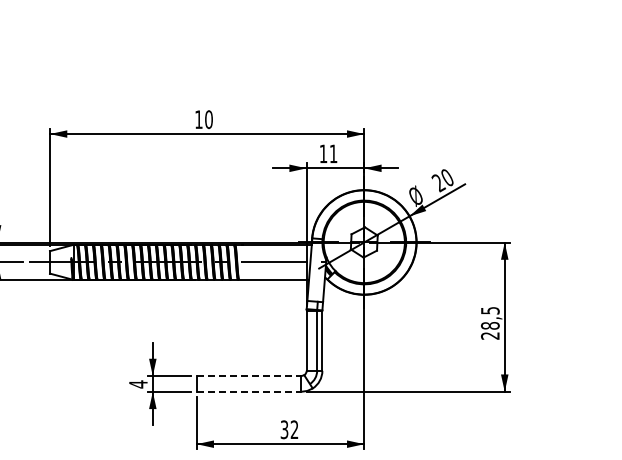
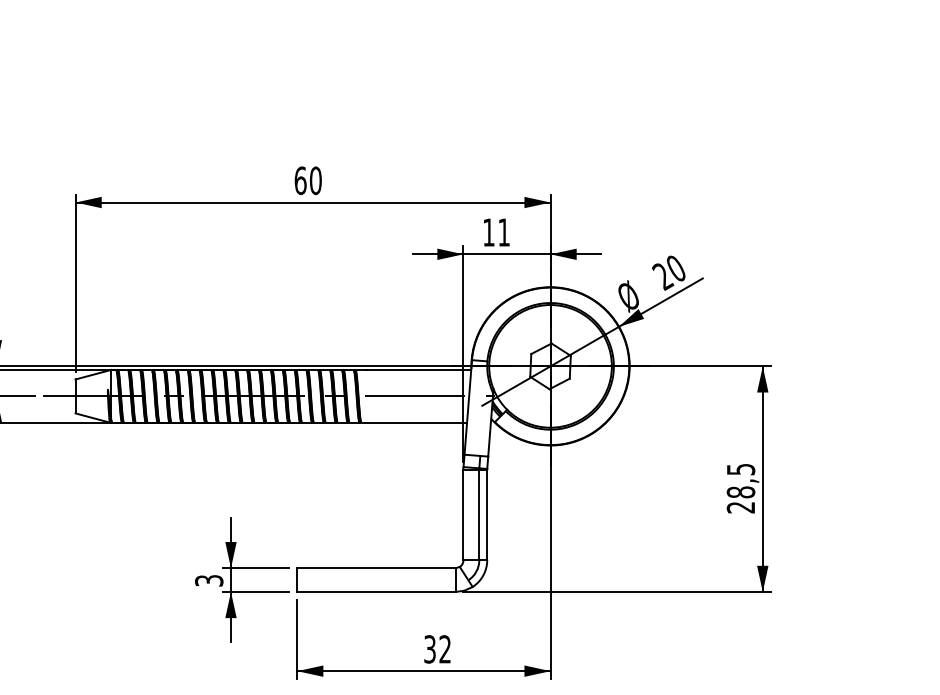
text: (198, 119) -> (300, 180), 10 -> 60
line: (249, 376) -> (377, 568), dashed -> solid
text: (138, 384) -> (209, 580), 4 -> 3
line: (249, 391) -> (377, 591), dashed -> solid

